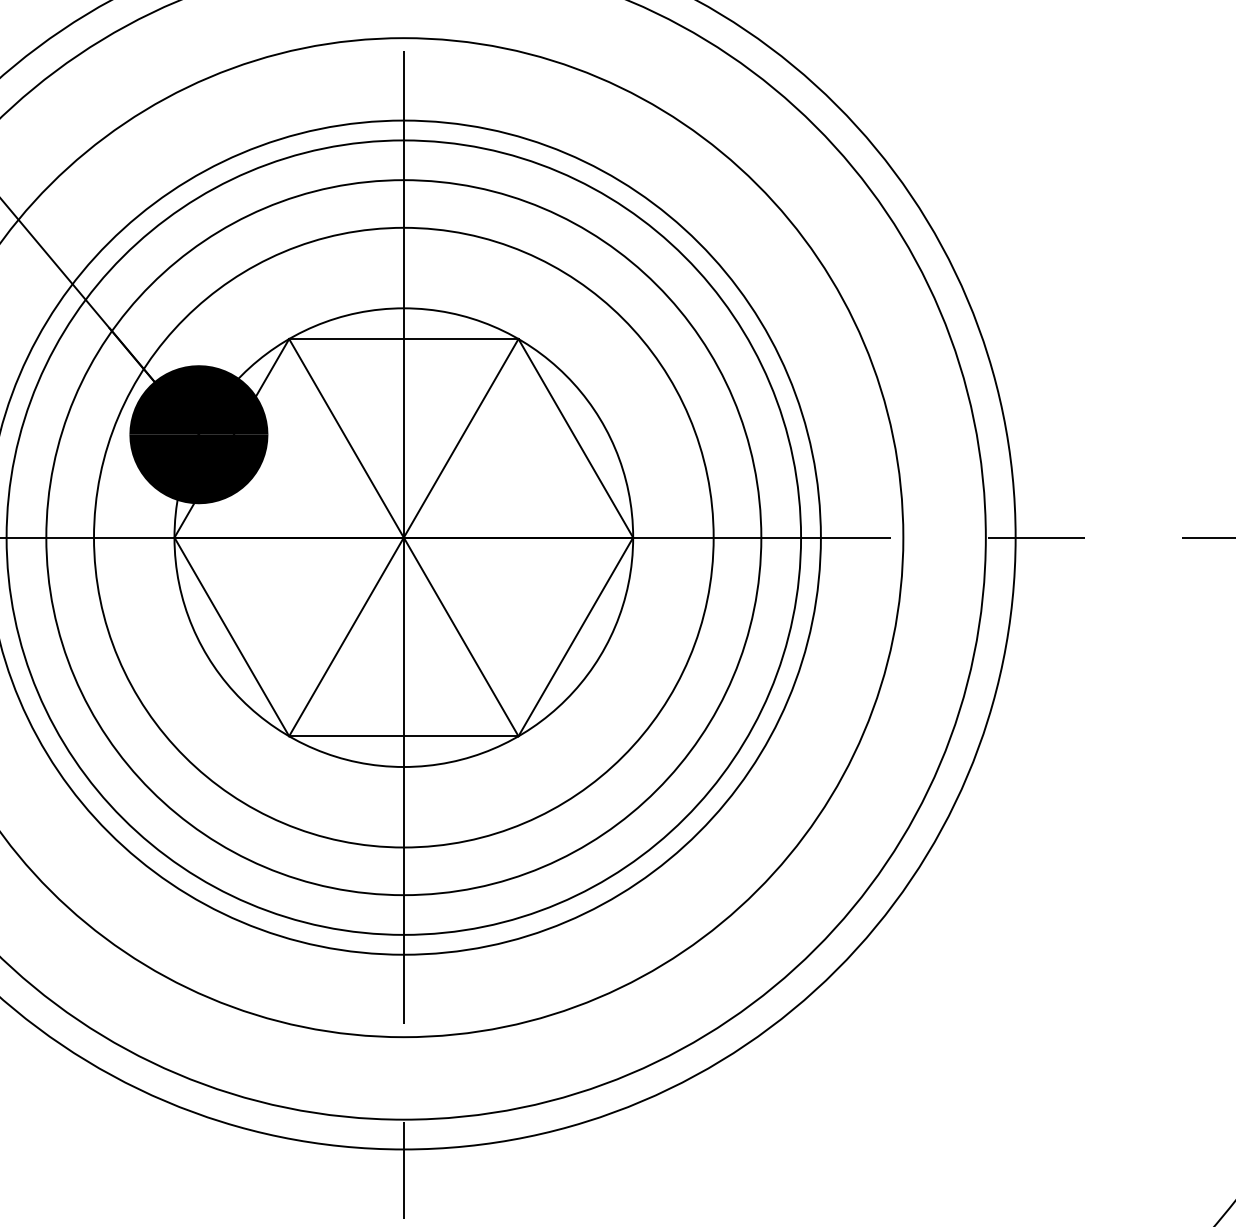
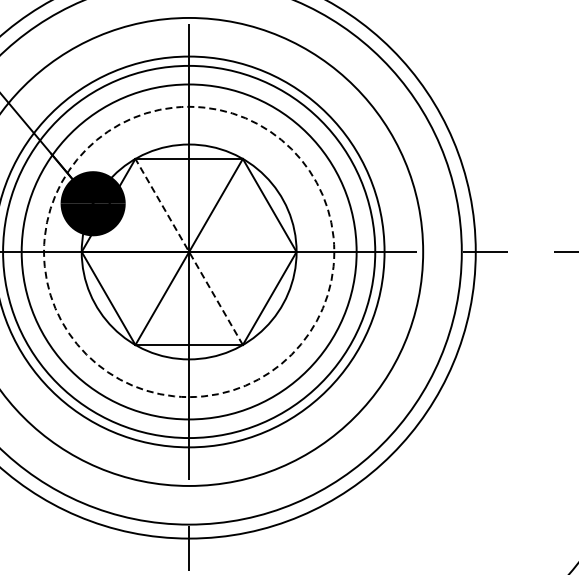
line: (402, 536) -> (188, 251), solid -> dashed
circle: (404, 536) -> (189, 251), solid -> dashed

